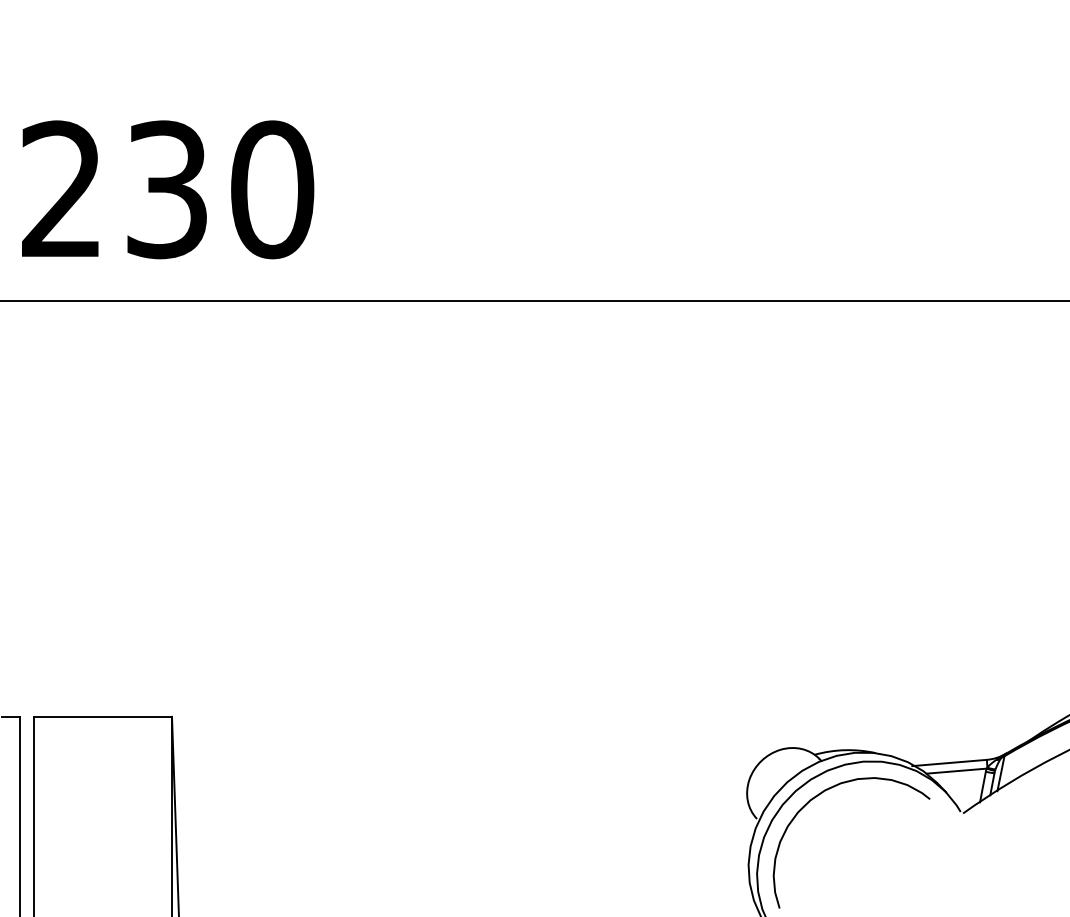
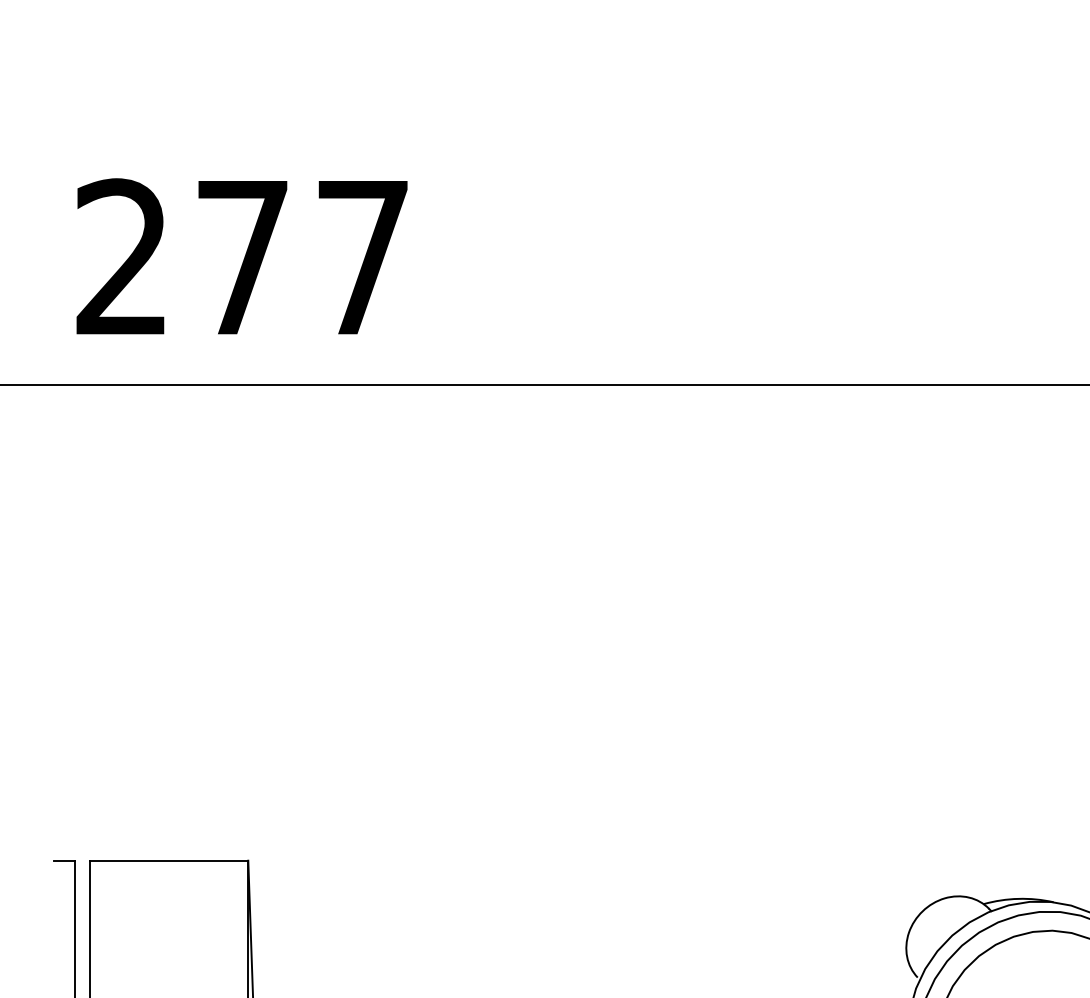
text: (220, 189) -> (303, 257), 230 -> 277

